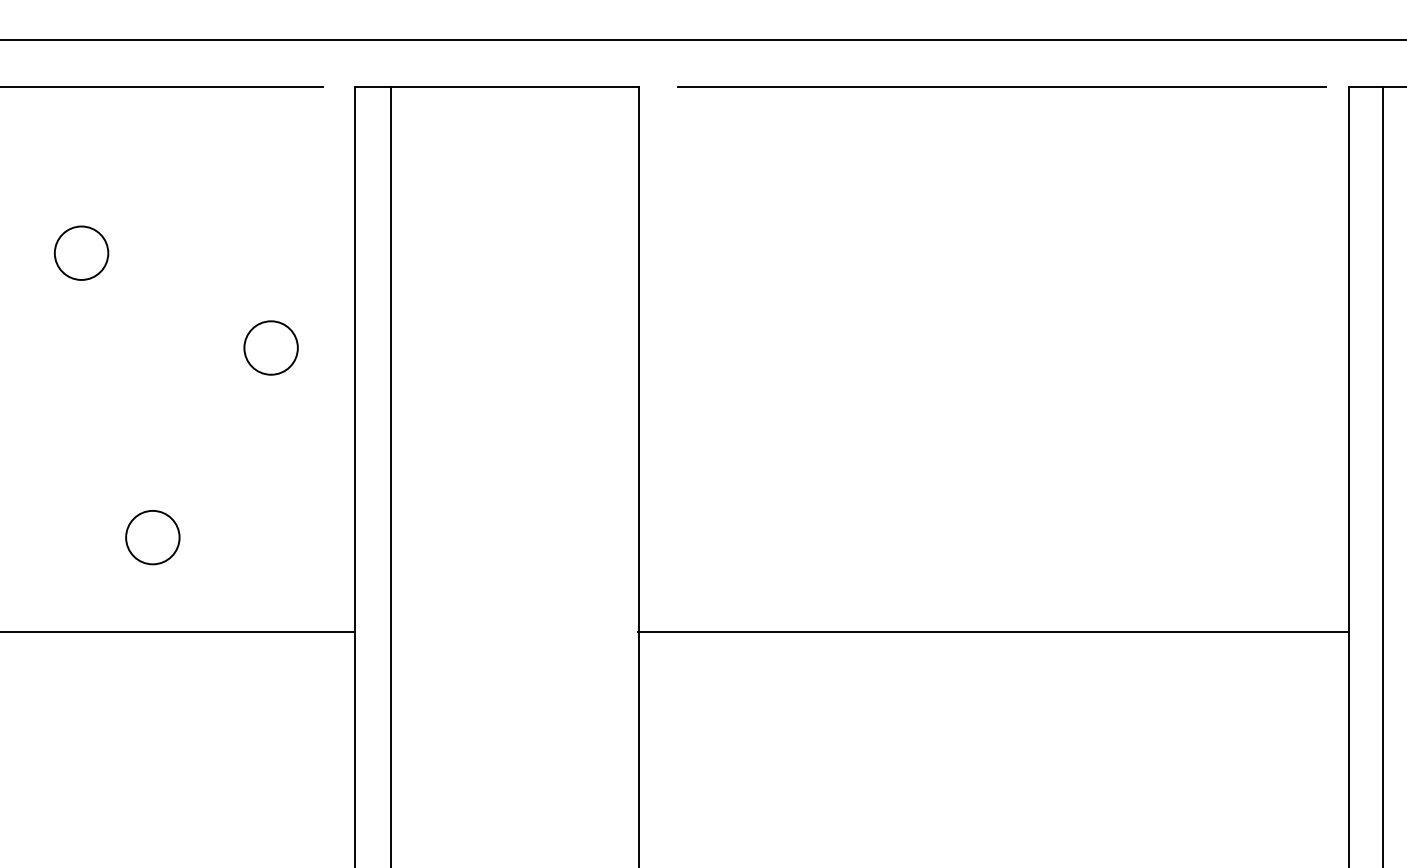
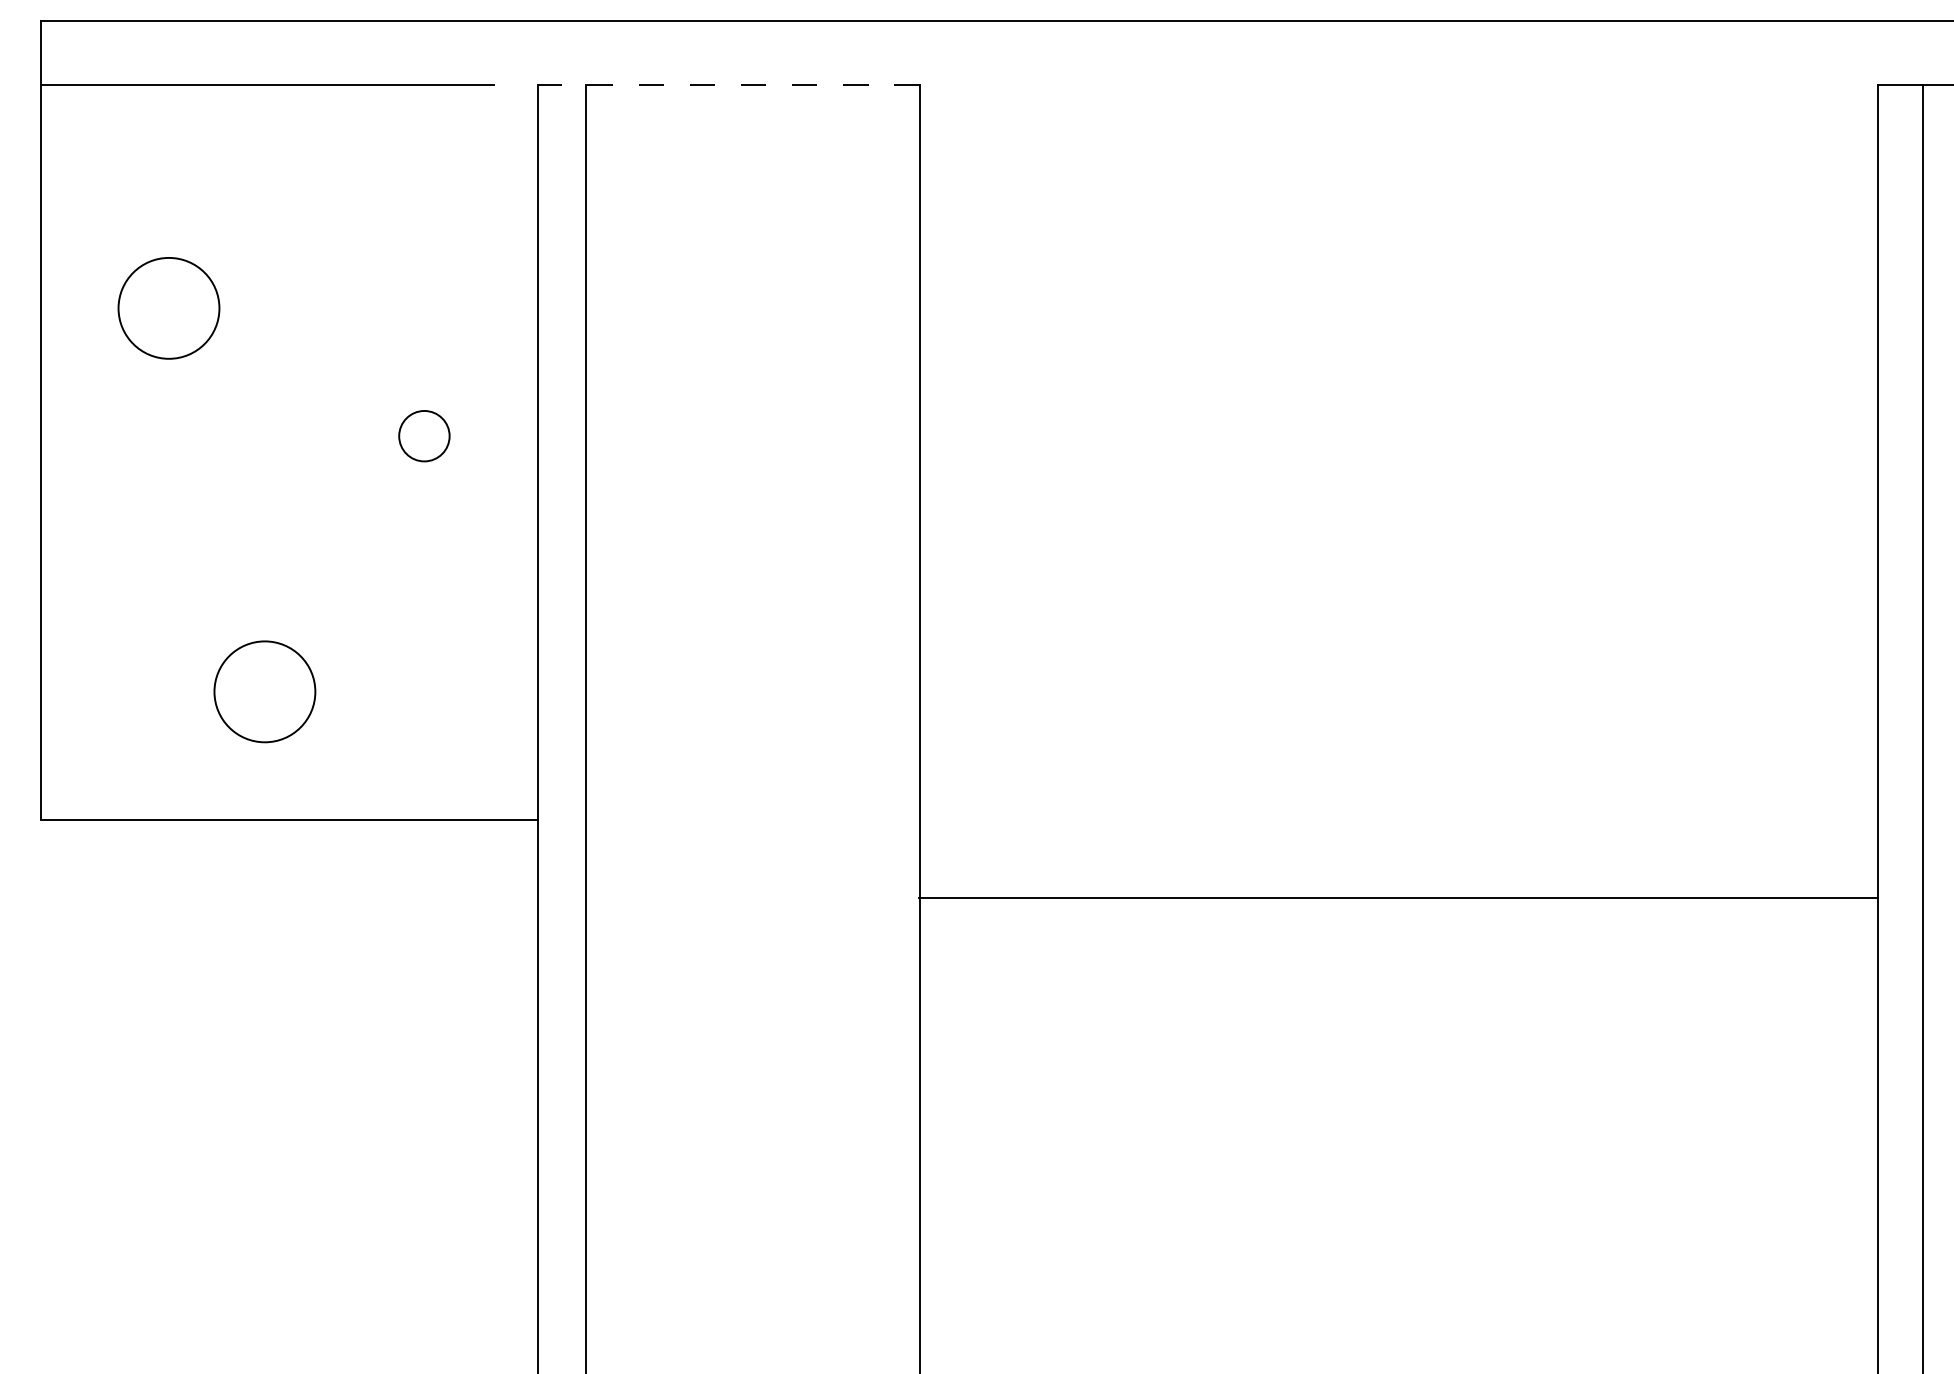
line: (496, 87) -> (728, 84), solid -> dashed
line: (1001, 87) -> (1409, 84), removed
circle: (81, 253) -> (168, 308), size x1.4
circle: (271, 348) -> (424, 436), size x0.7
circle: (152, 537) -> (264, 691), size x1.4
line: (993, 632) -> (1398, 897), moved

